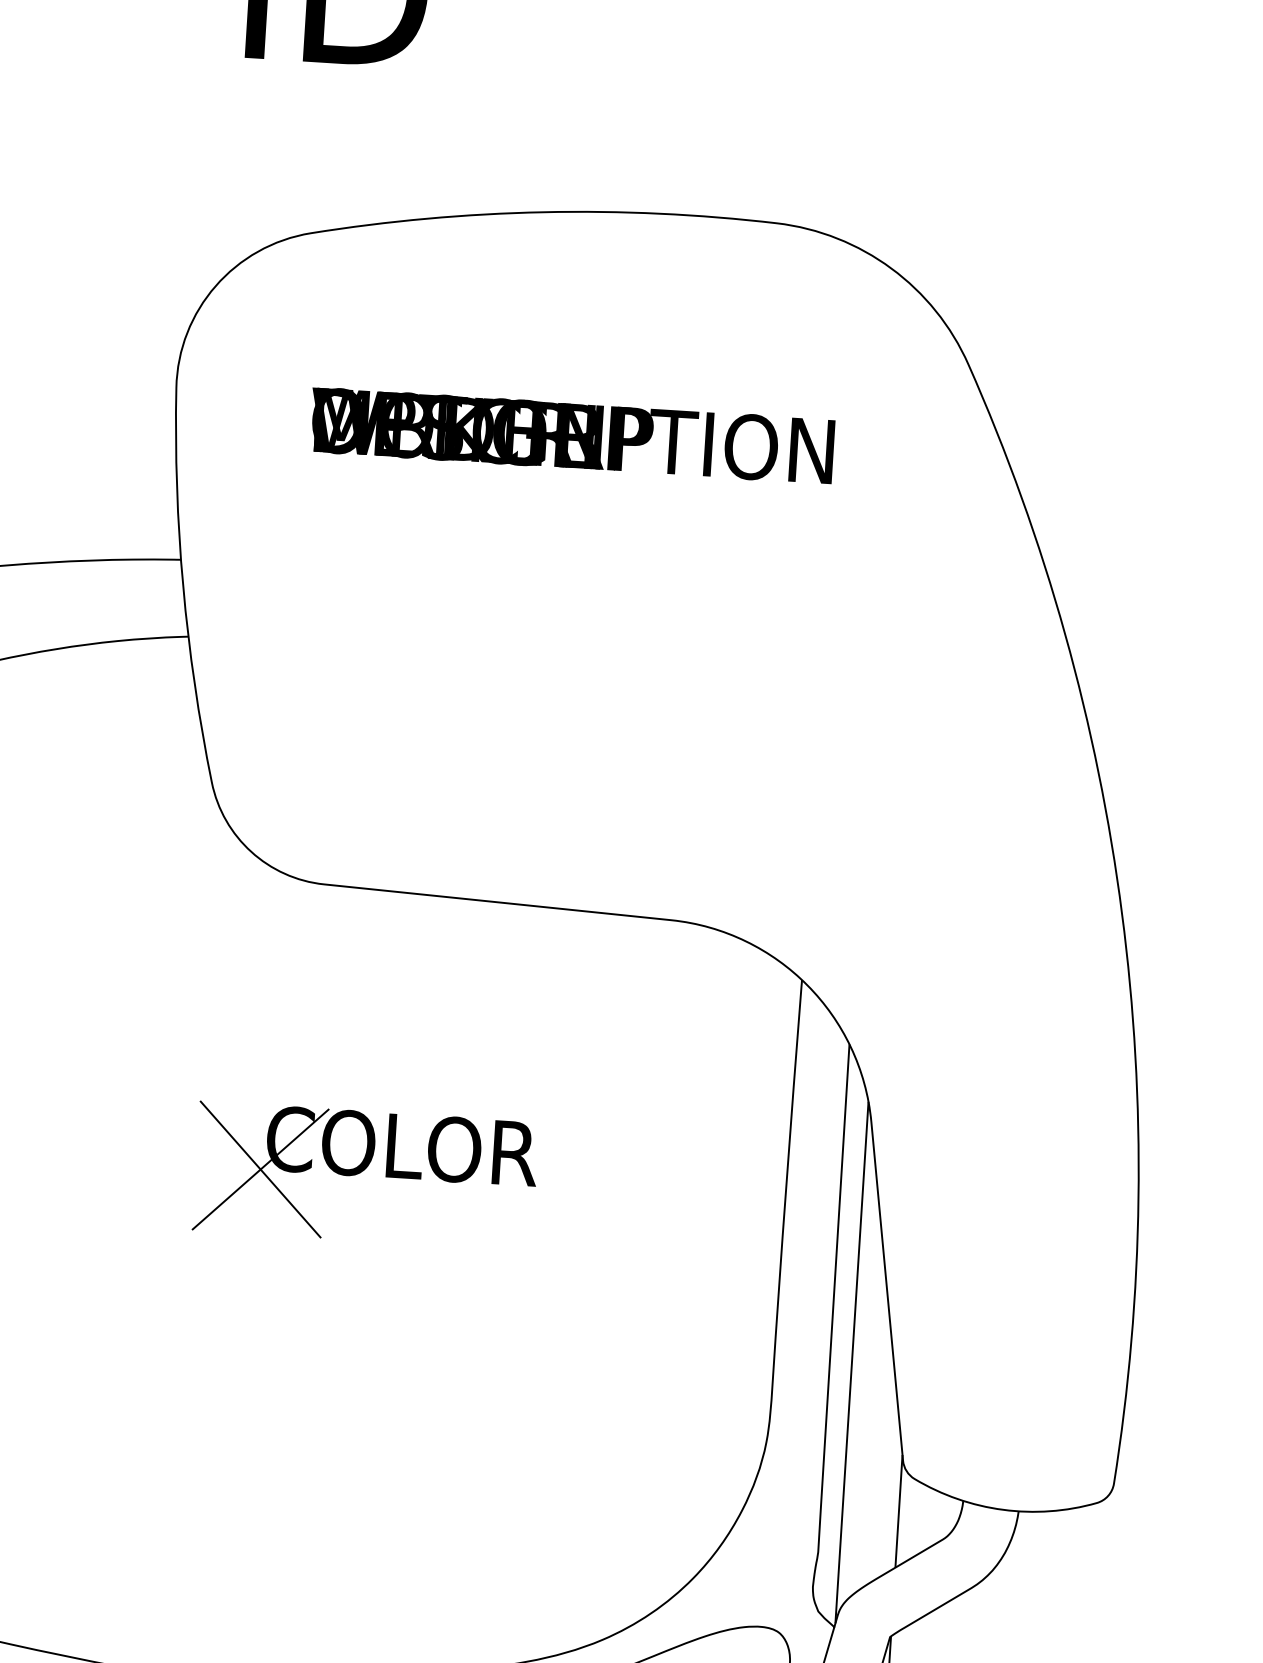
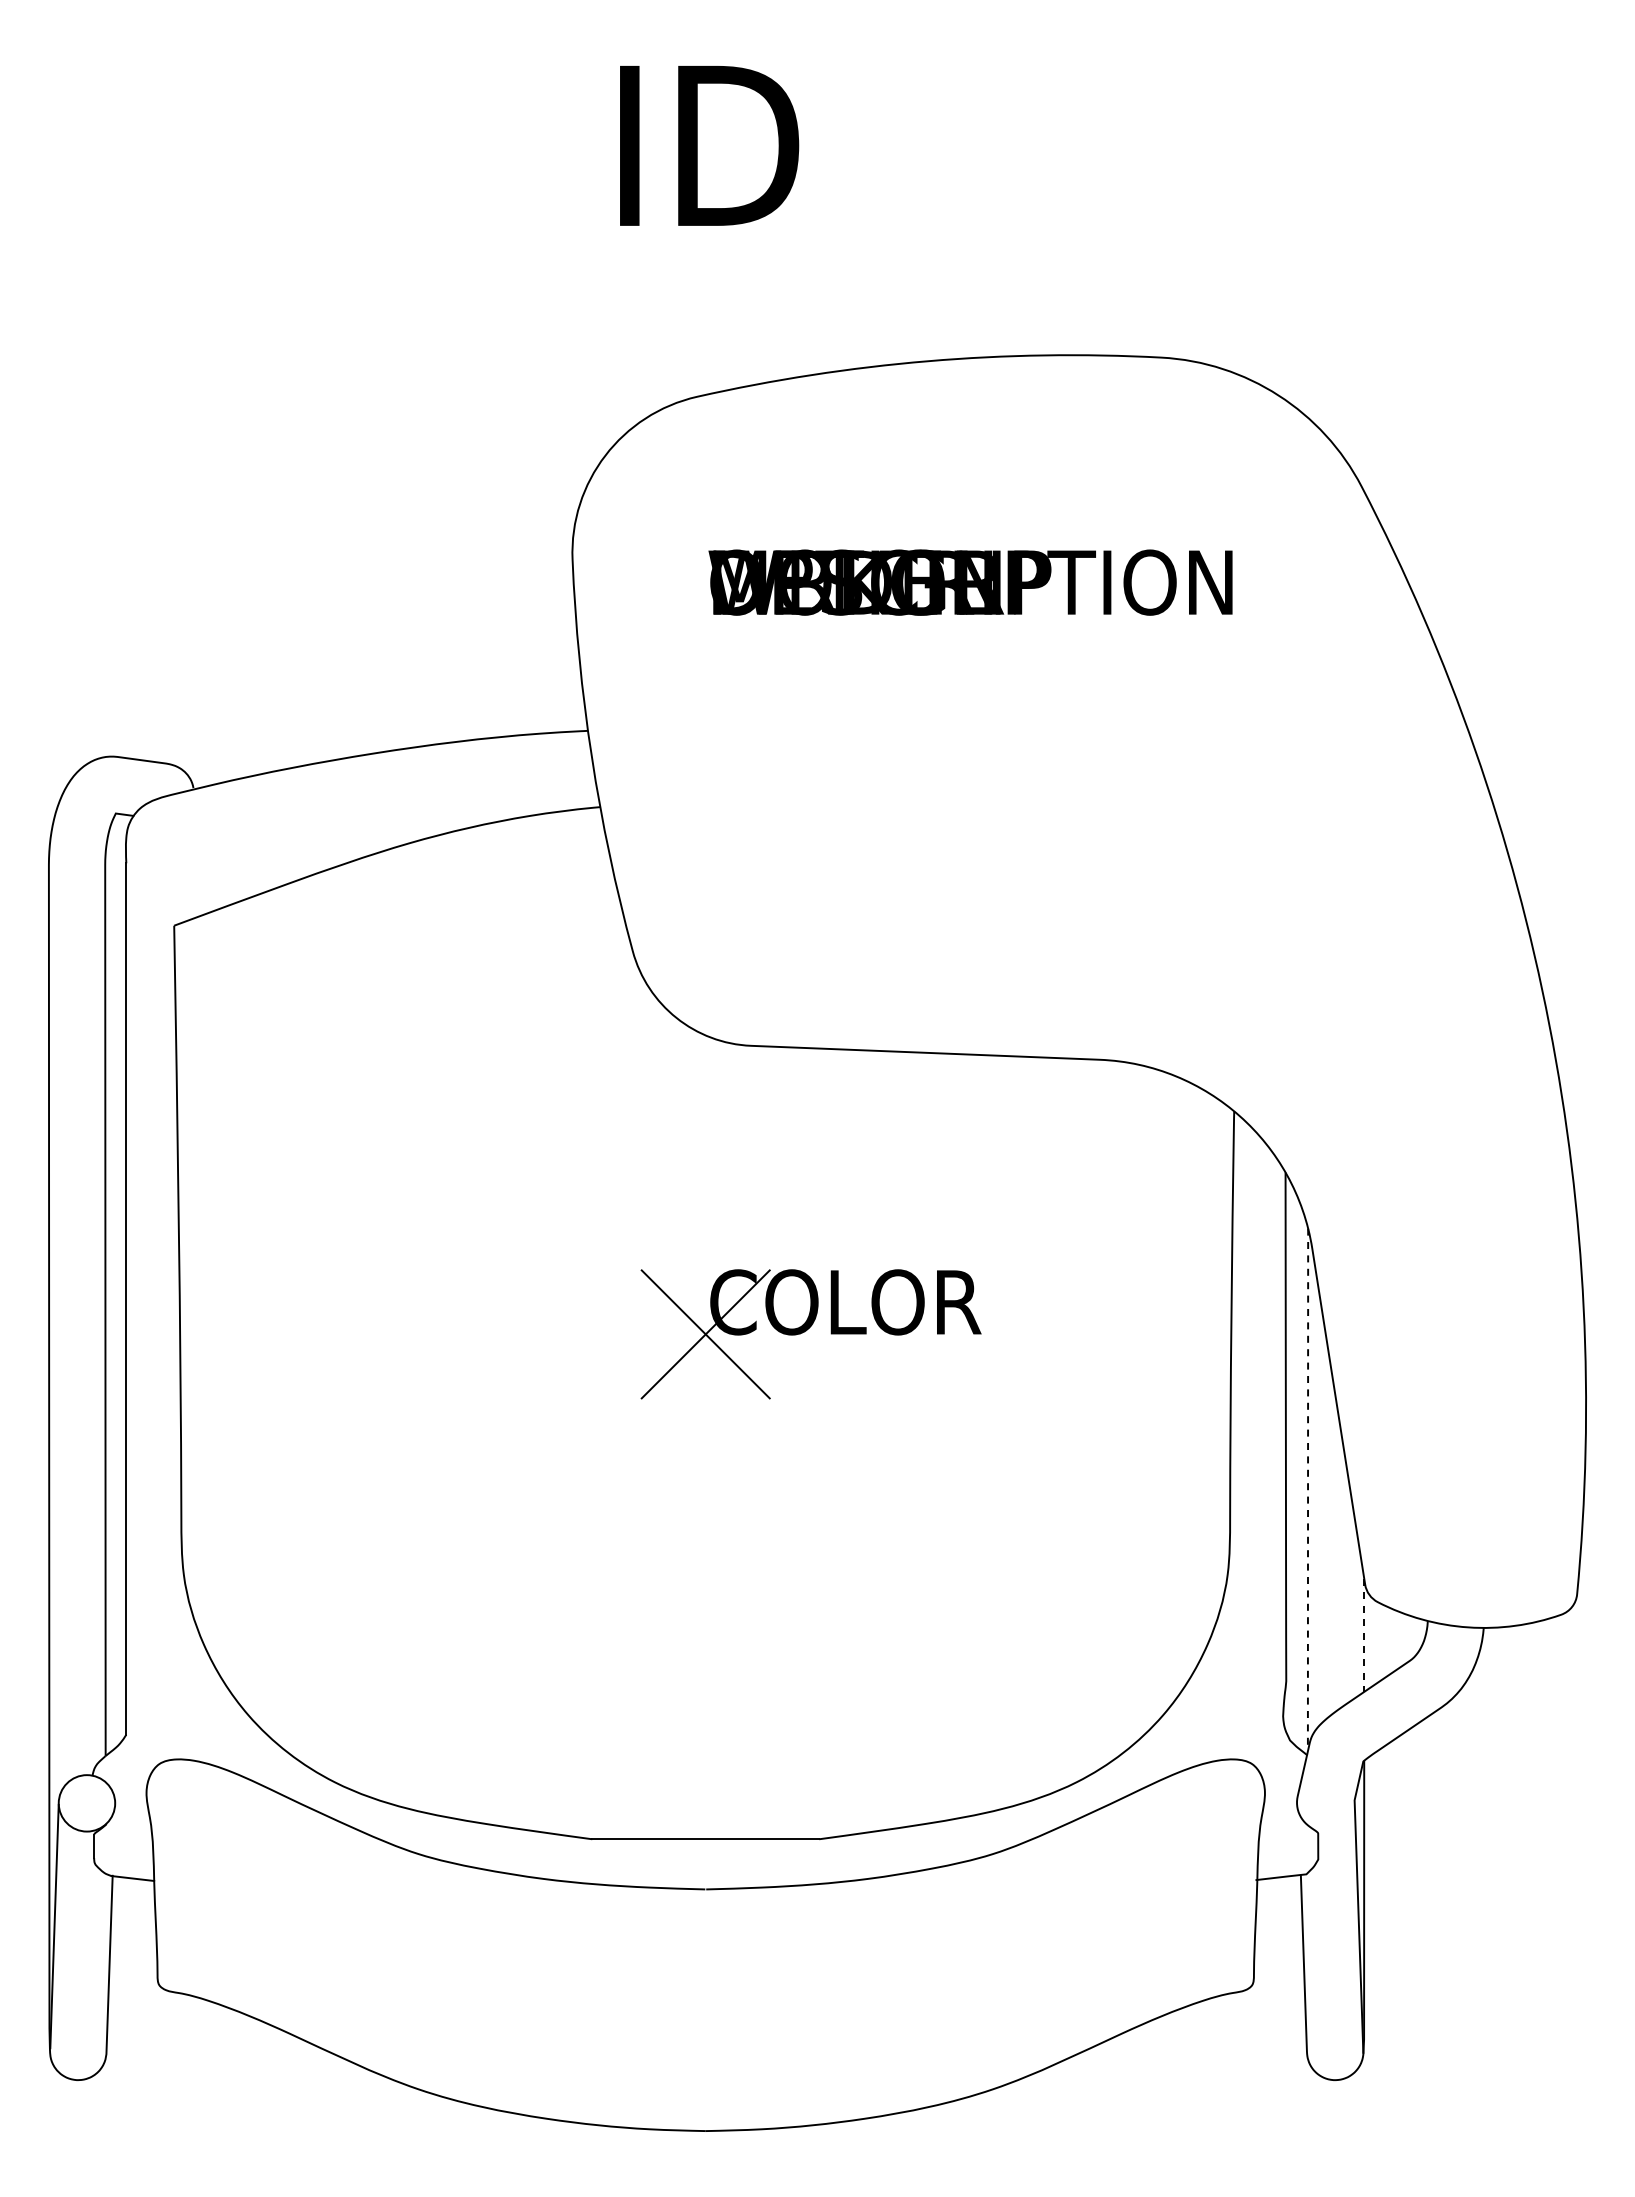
line: (852, 1363) -> (1308, 1490), solid -> dashed
line: (899, 1511) -> (1364, 1635), solid -> dashed

